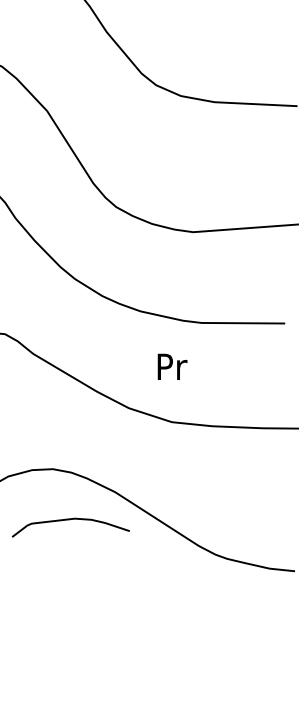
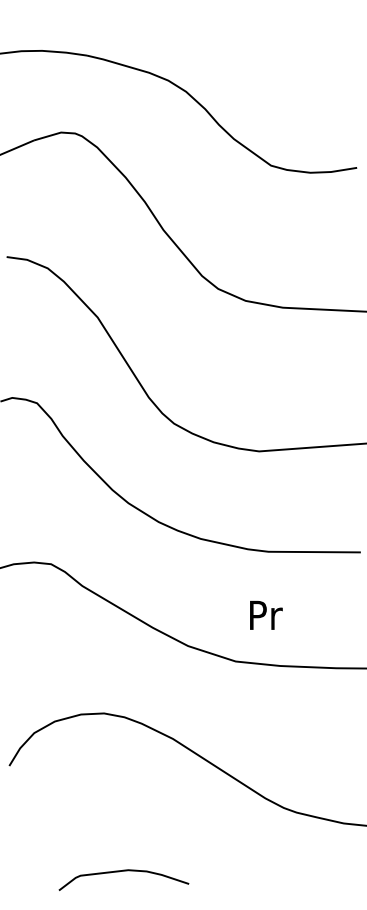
text: (172, 366) -> (266, 614), moved
curve: (70, 519) -> (123, 871), moved

